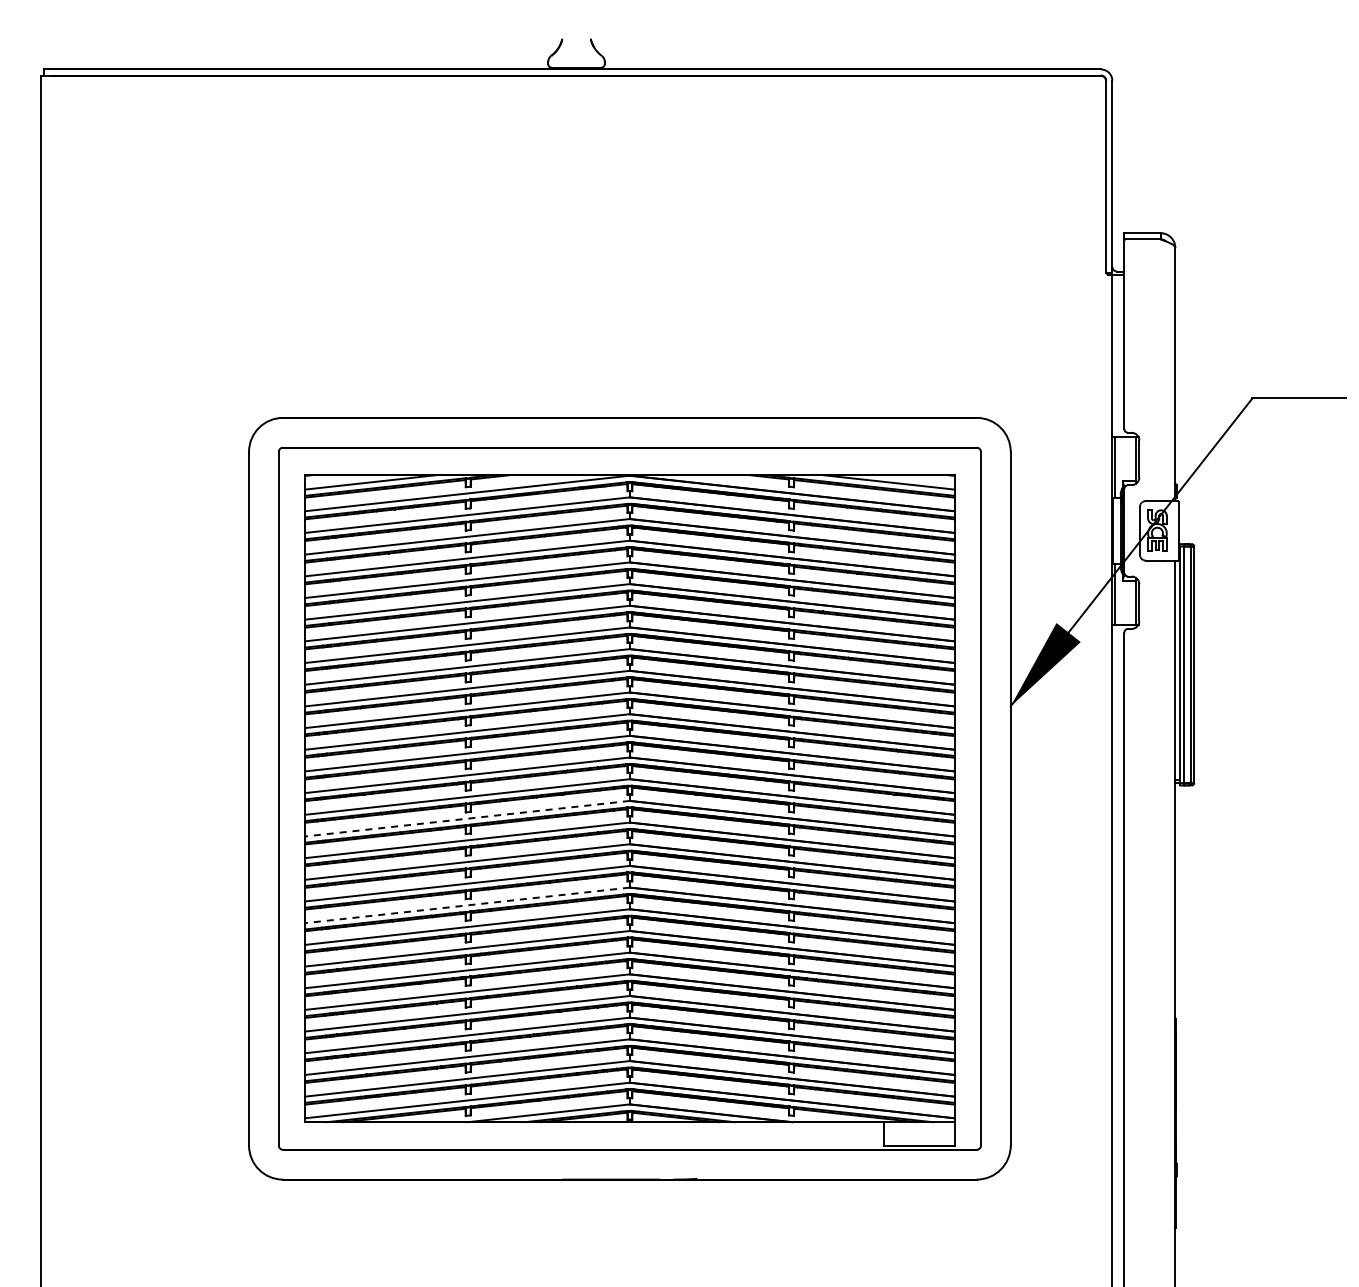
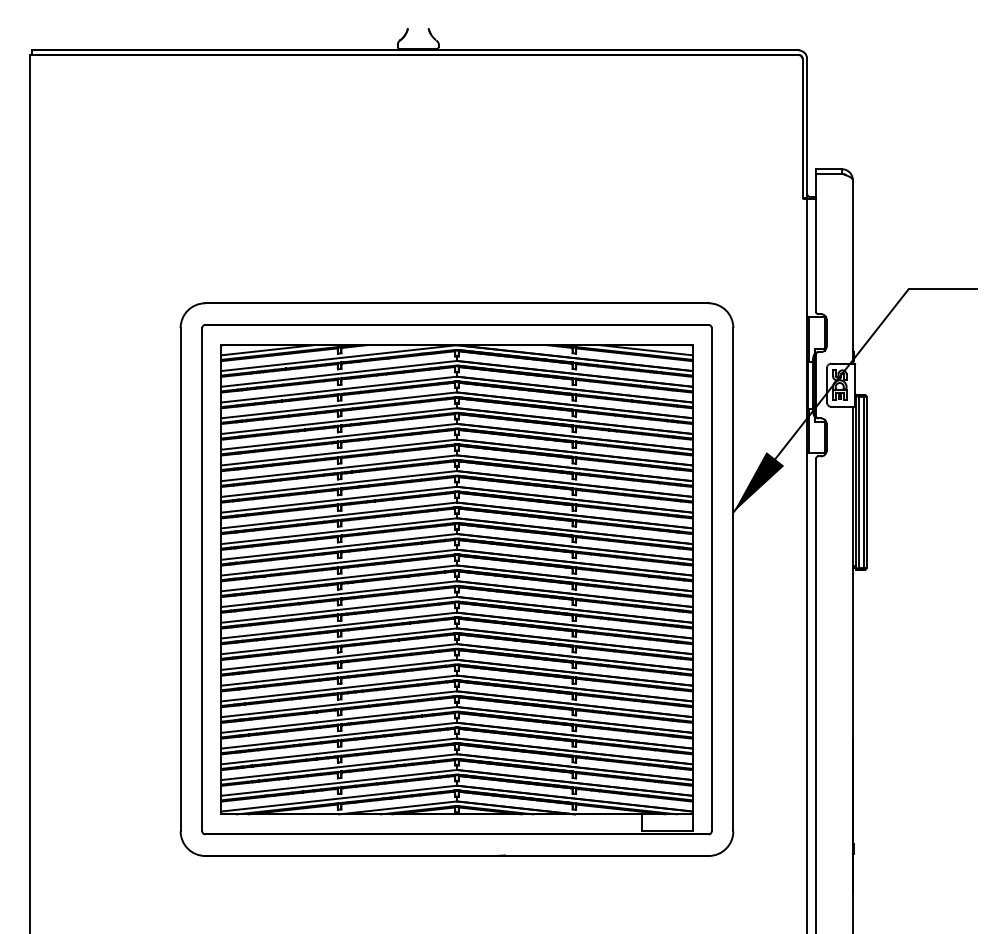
line: (467, 818) -> (339, 593), dashed -> solid
line: (467, 905) -> (339, 657), dashed -> solid

